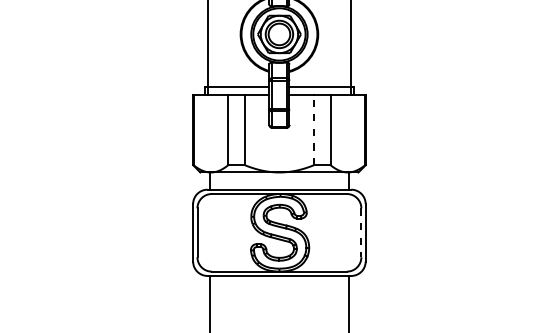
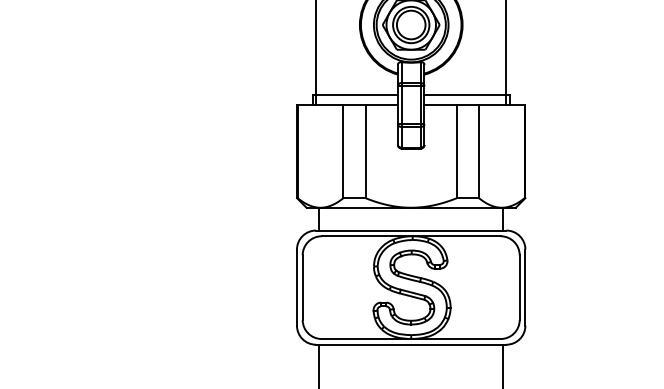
line: (313, 129) -> (456, 150), dashed -> solid
line: (361, 233) -> (519, 288), dashed -> solid

